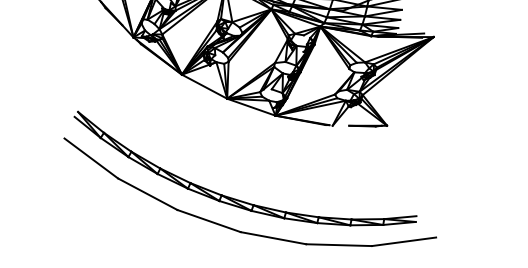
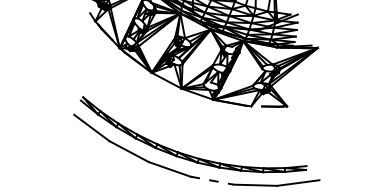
line: (274, 237) -> (212, 180), solid -> dashed

